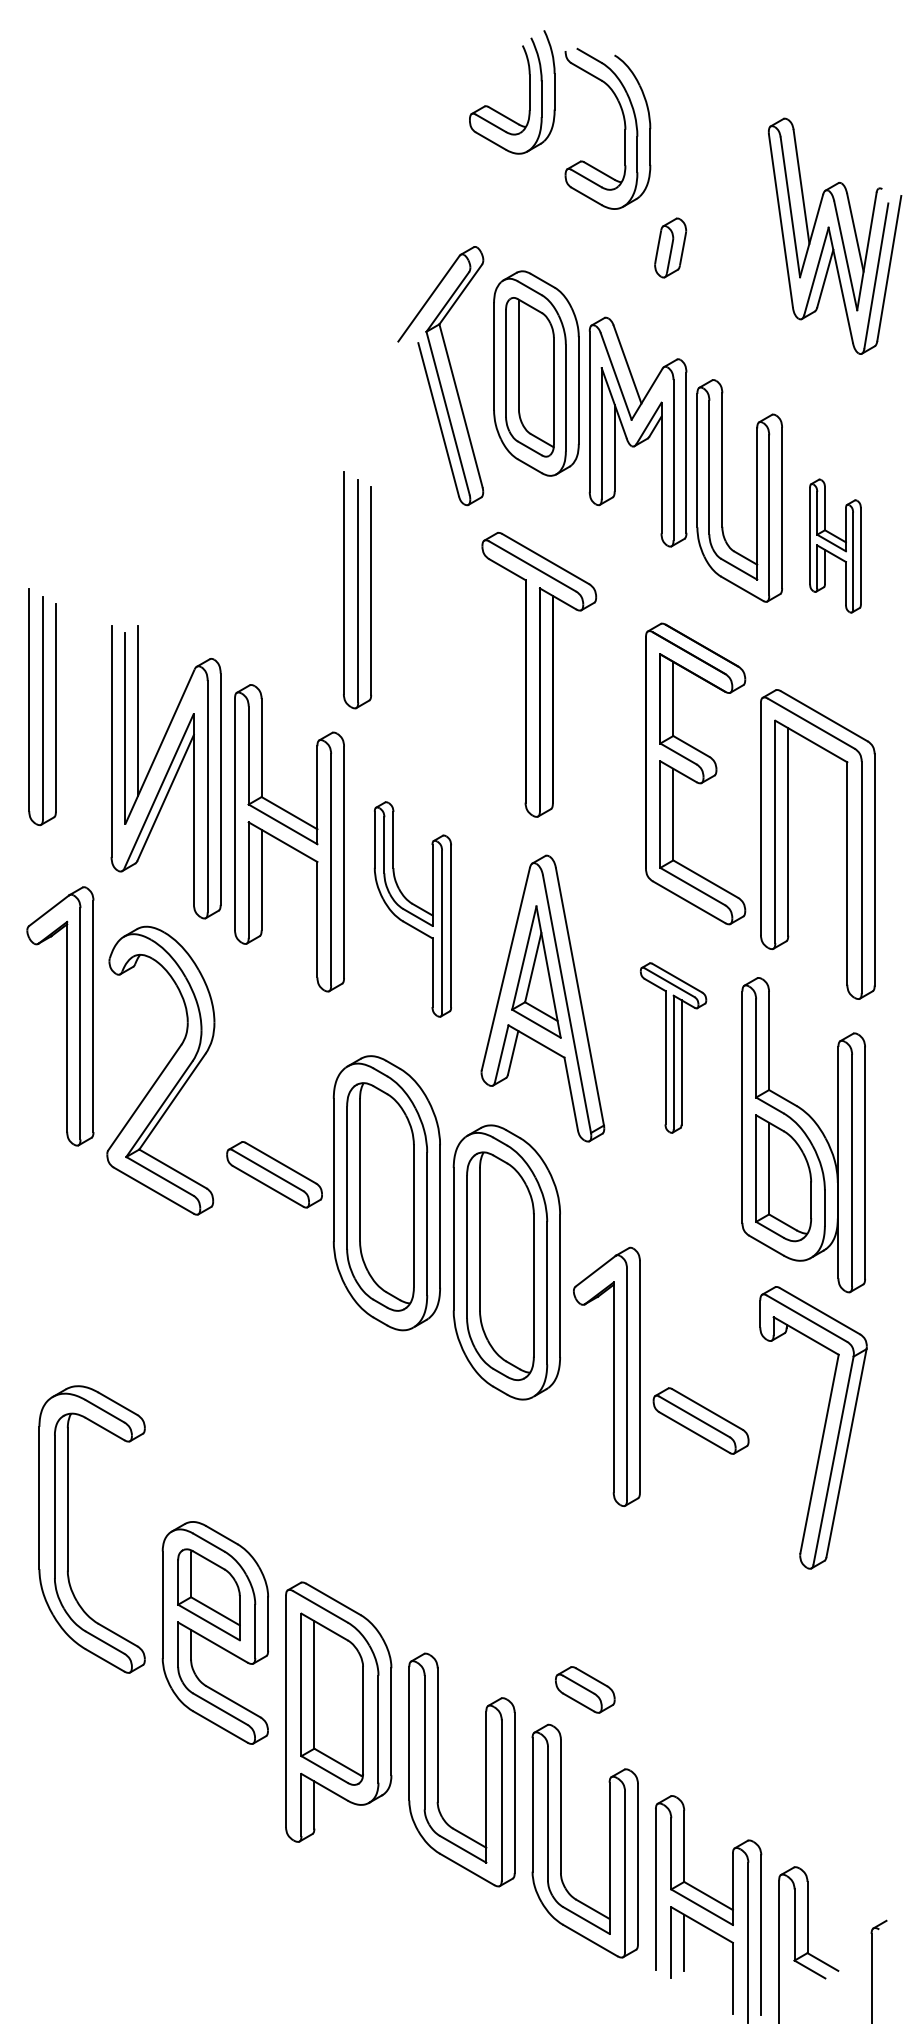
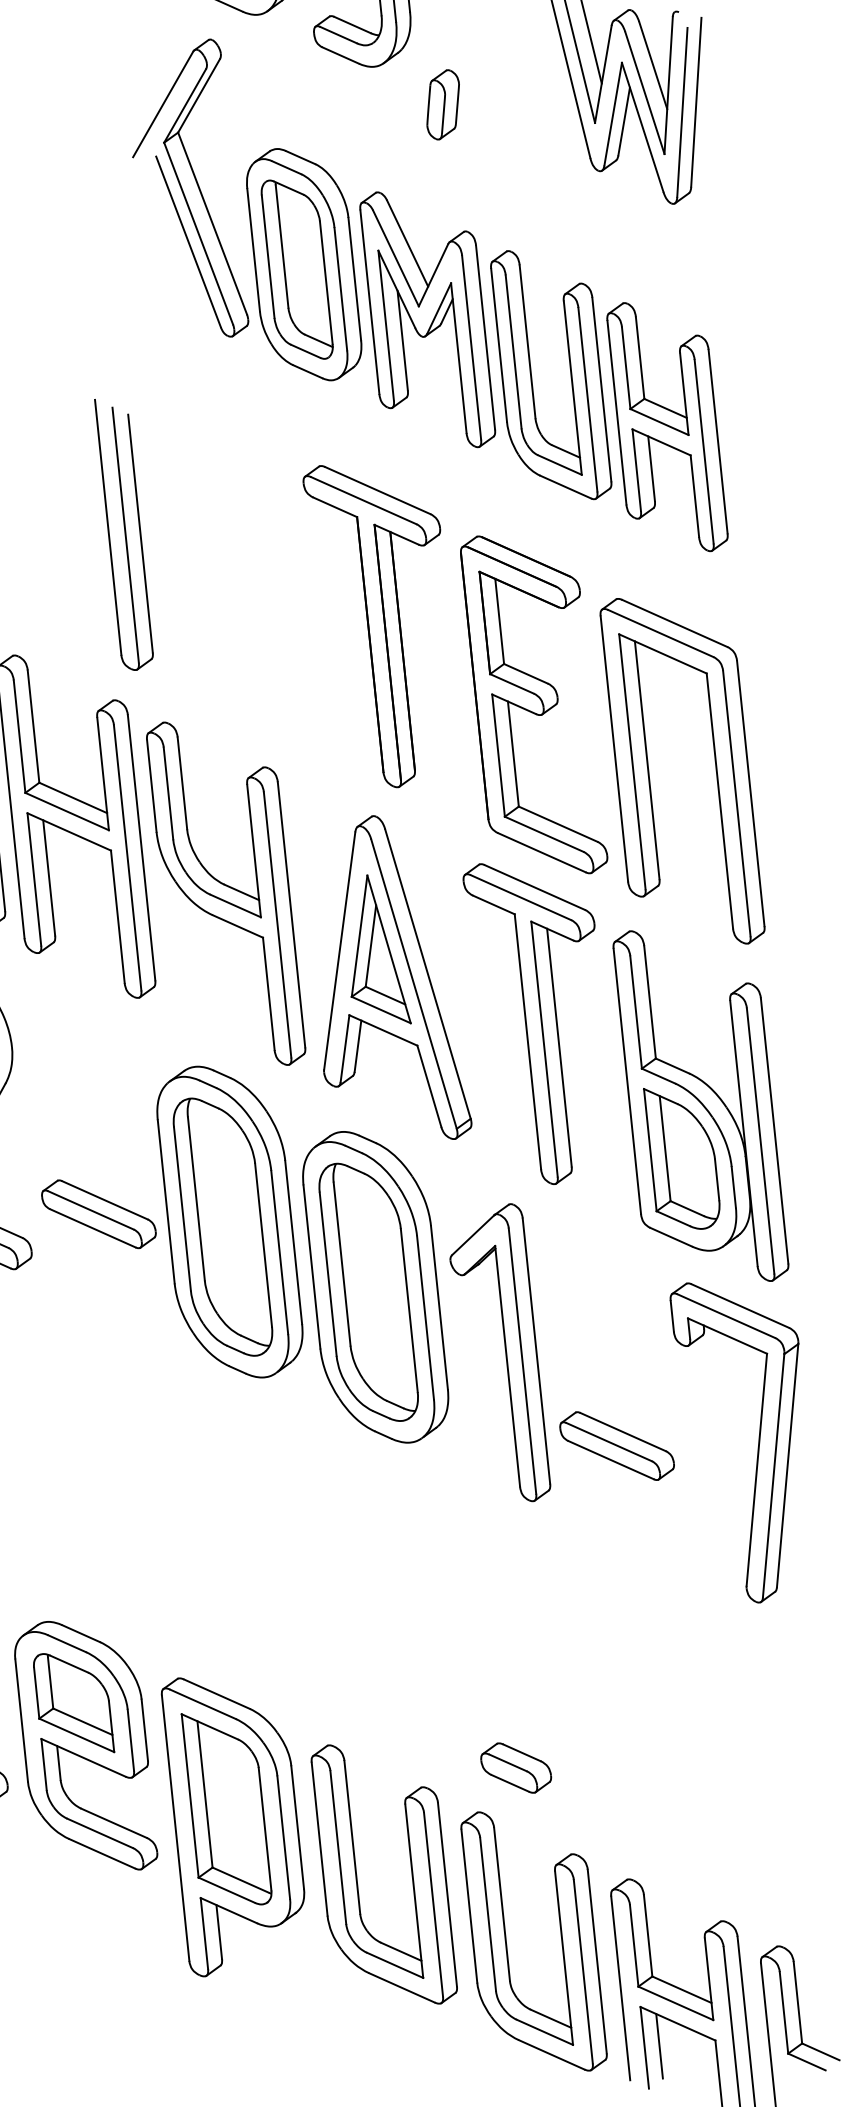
part: (440, 376) -> (185, 192), moved
part: (835, 545) -> (667, 426), size x1.67
part: (539, 674) -> (384, 623), moved
part: (412, 909) -> (225, 893), size x1.43
part: (673, 1047) -> (541, 1021), size x1.67
part: (613, 1376) -> (506, 1353), moved

